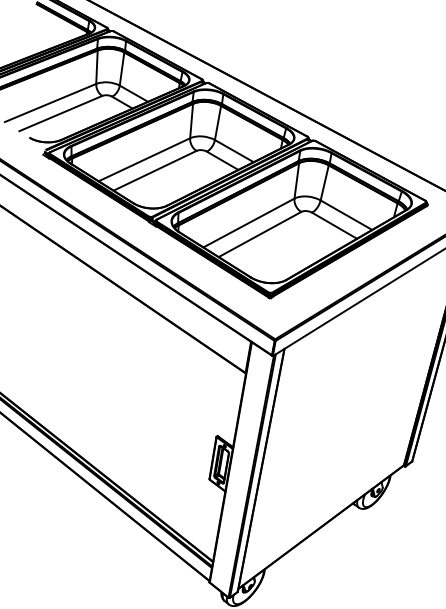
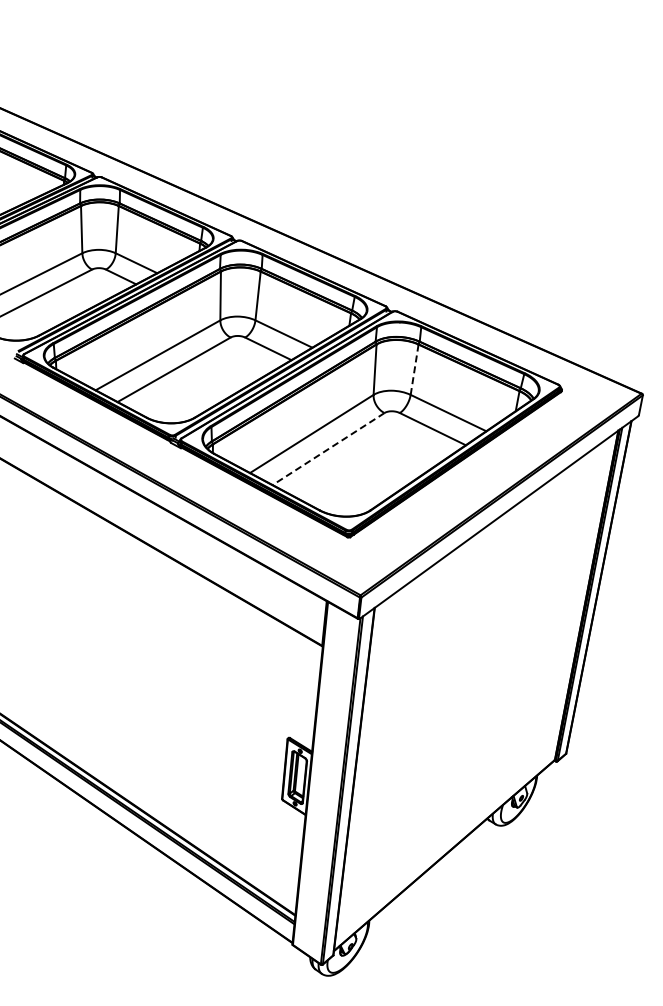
line: (324, 183) -> (414, 370), solid -> dashed
line: (259, 234) -> (328, 449), solid -> dashed

